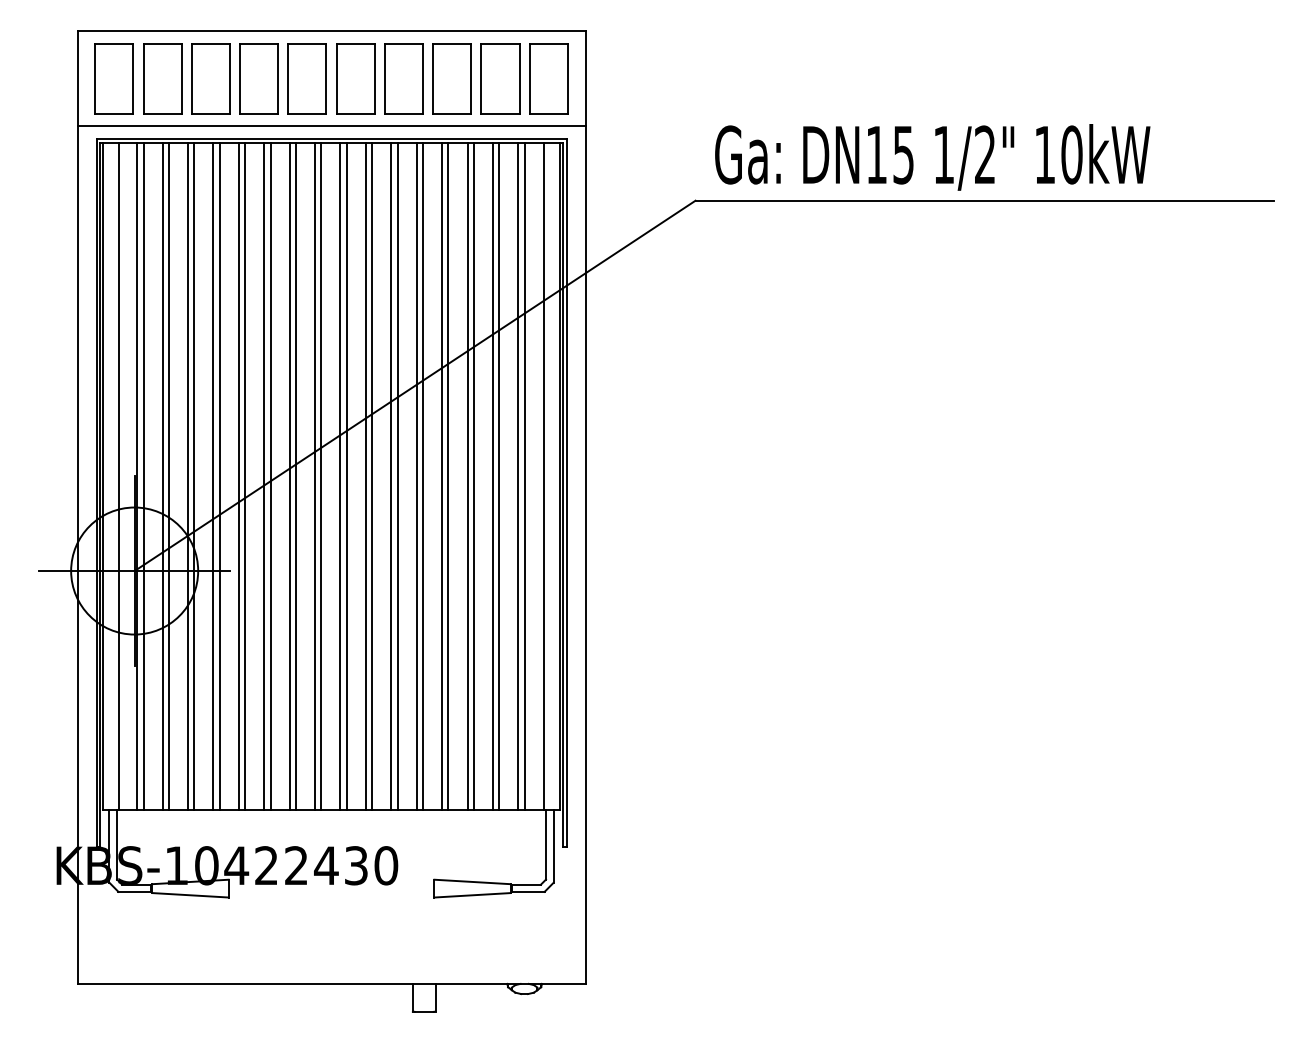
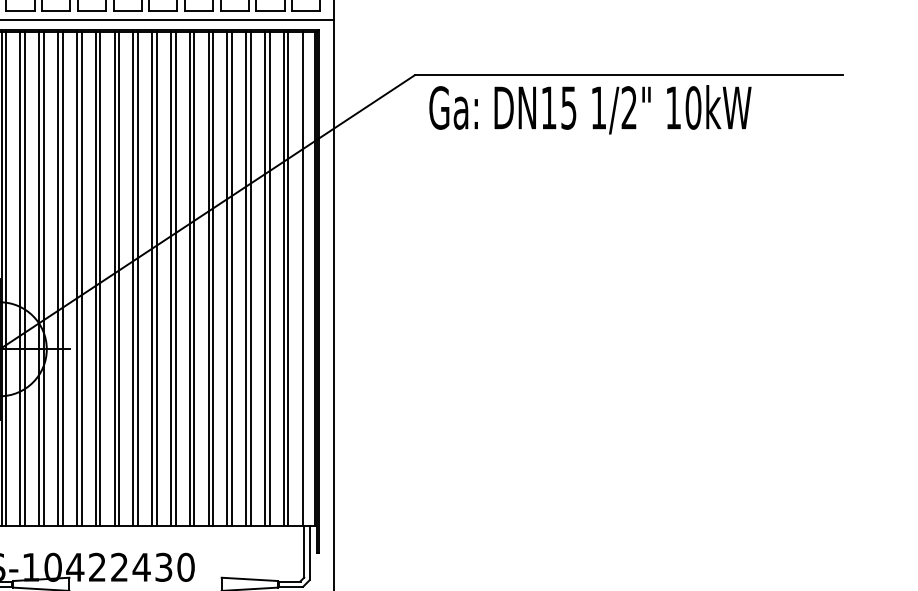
text: (932, 157) -> (590, 109), moved

